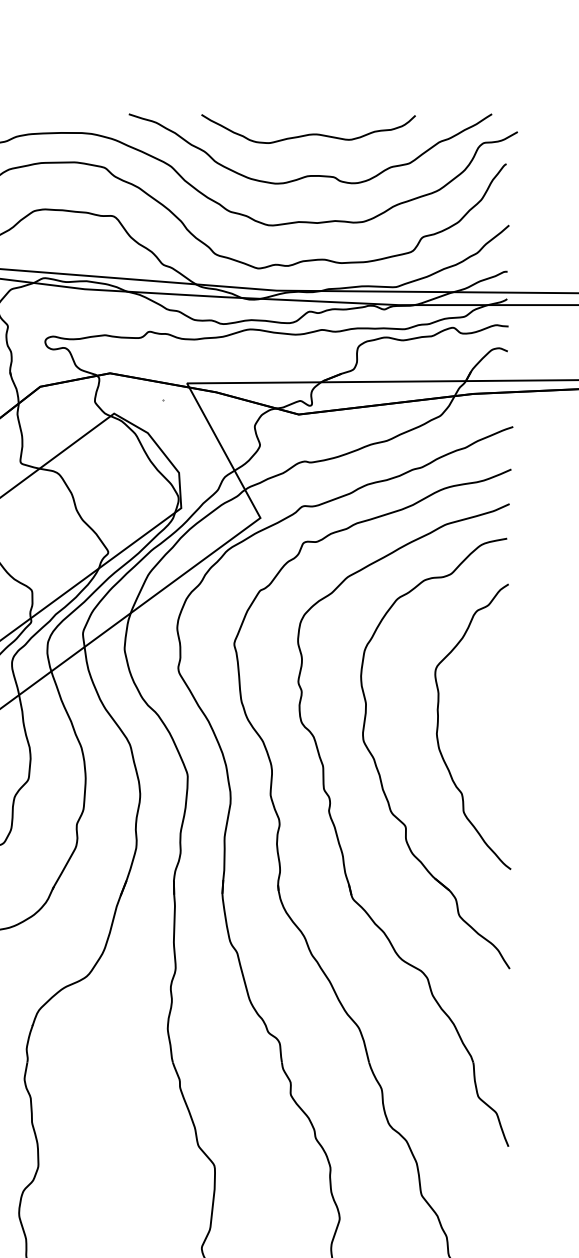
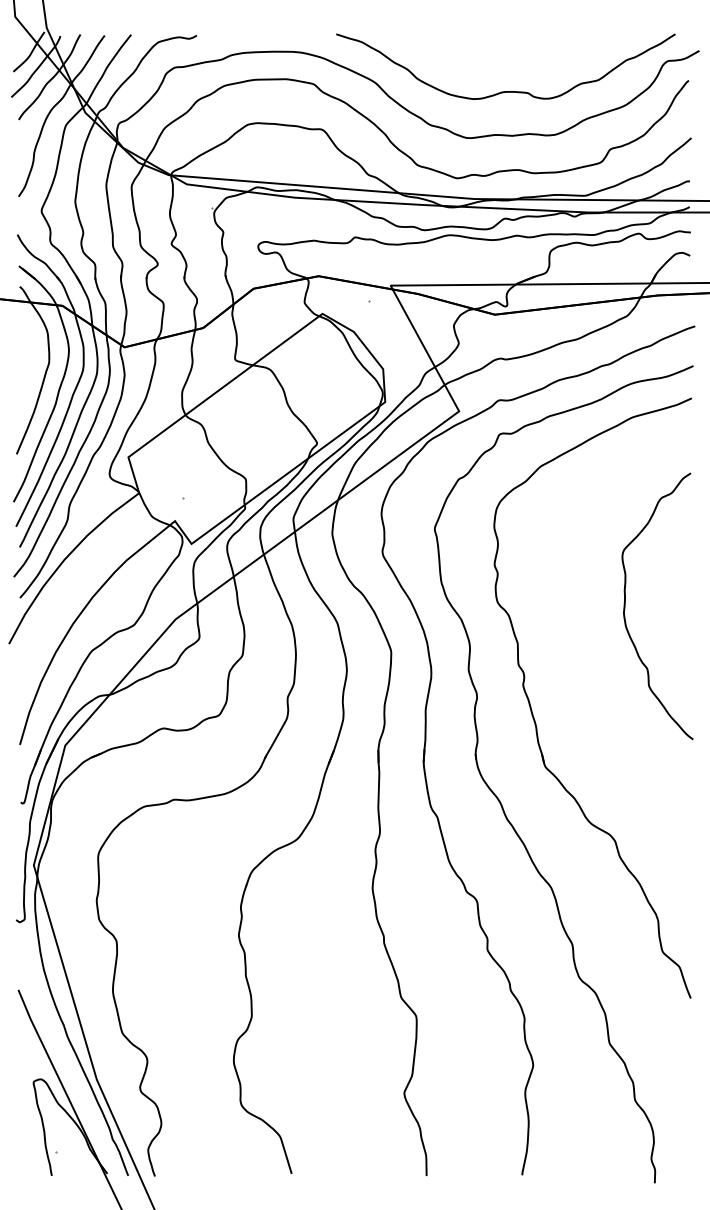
curve: (307, 133) -> (503, 52), removed
part: (379, 771) -> (570, 648), removed

